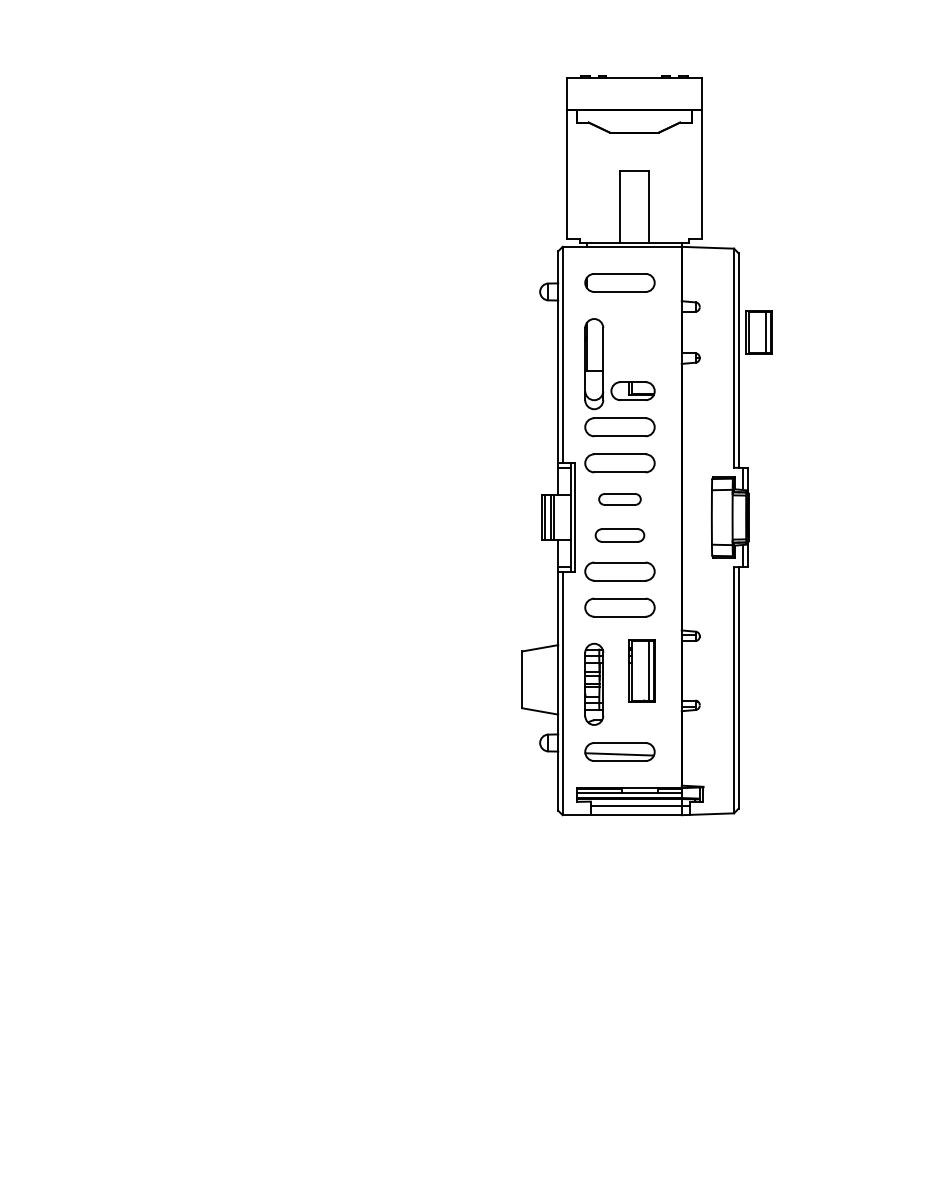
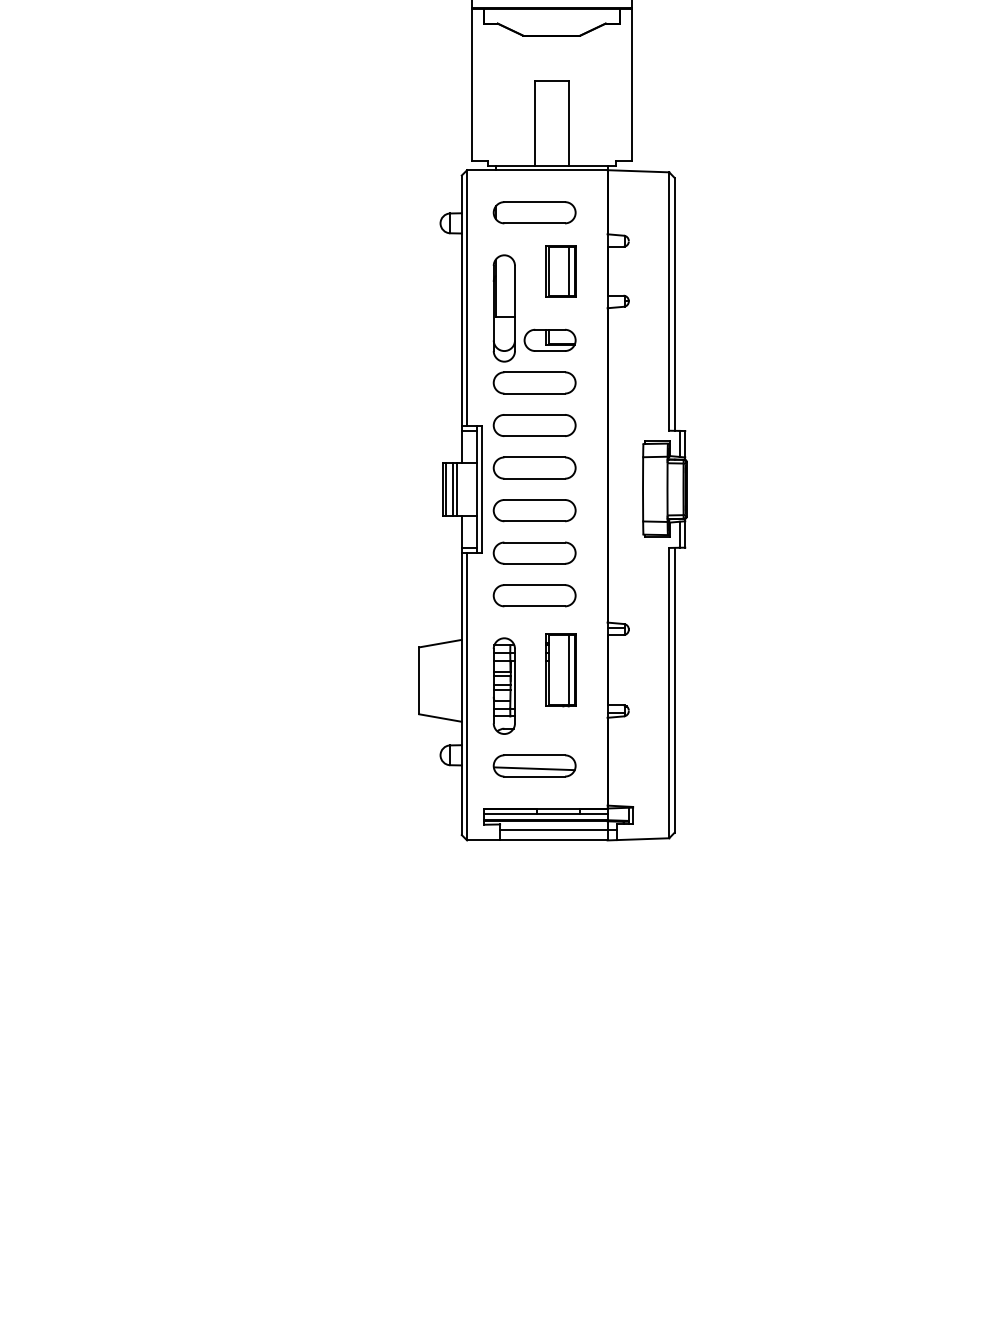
part: (758, 332) -> (560, 271), moved
part: (619, 499) -> (534, 468), size x1.67
part: (619, 535) -> (534, 510), size x1.43

